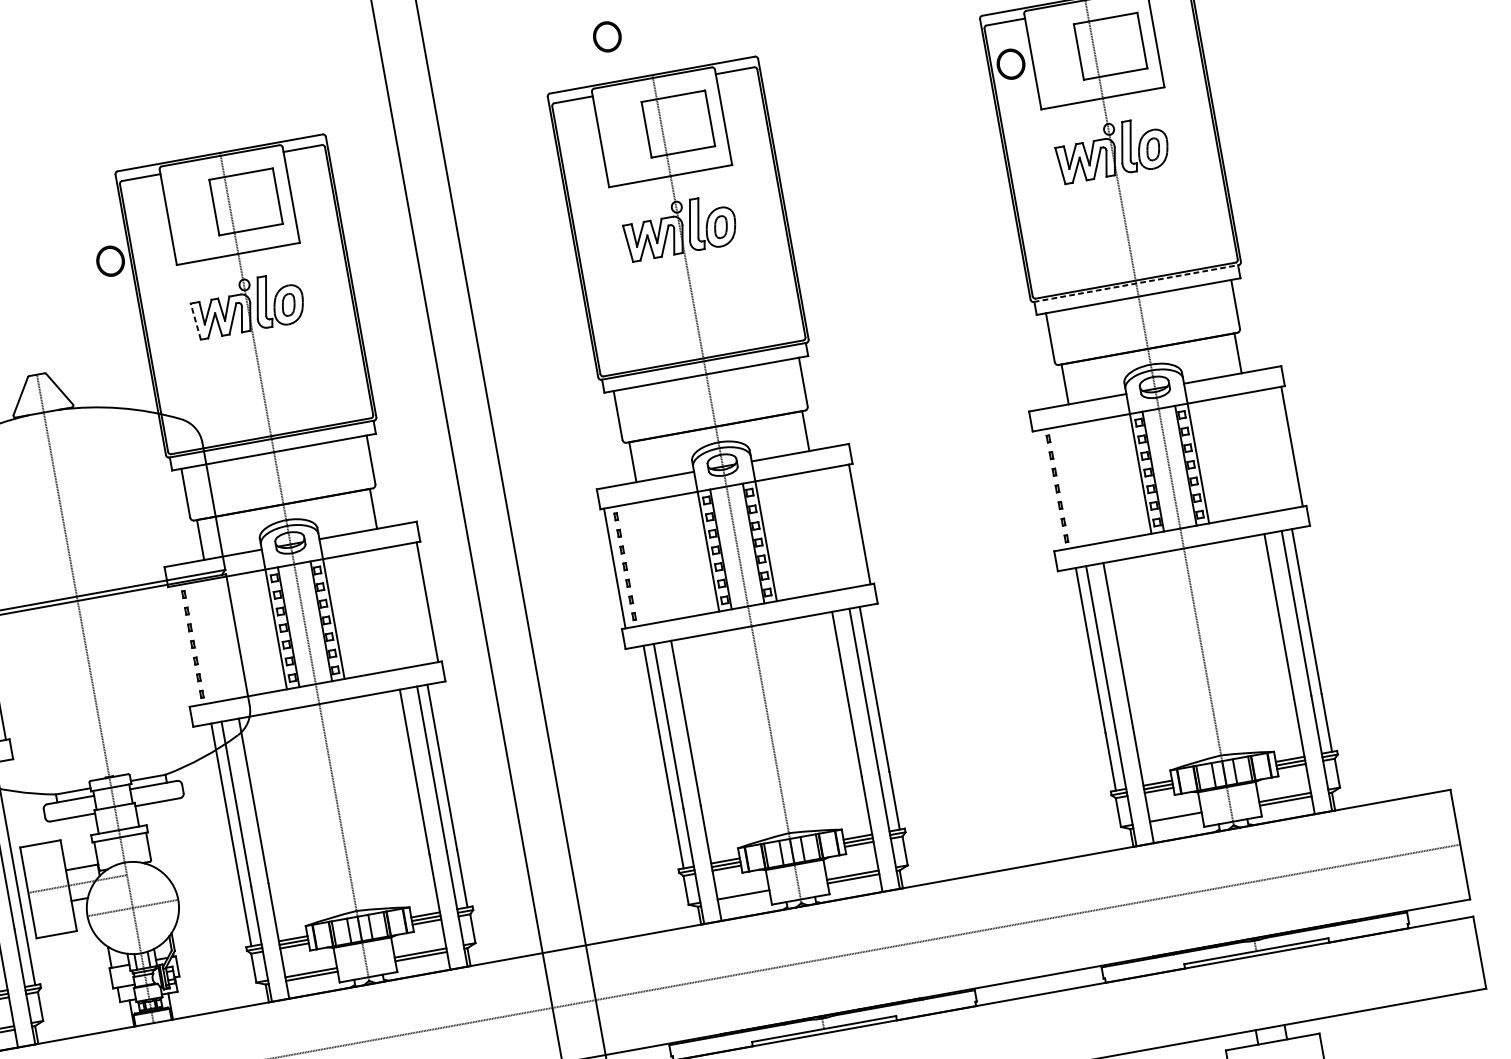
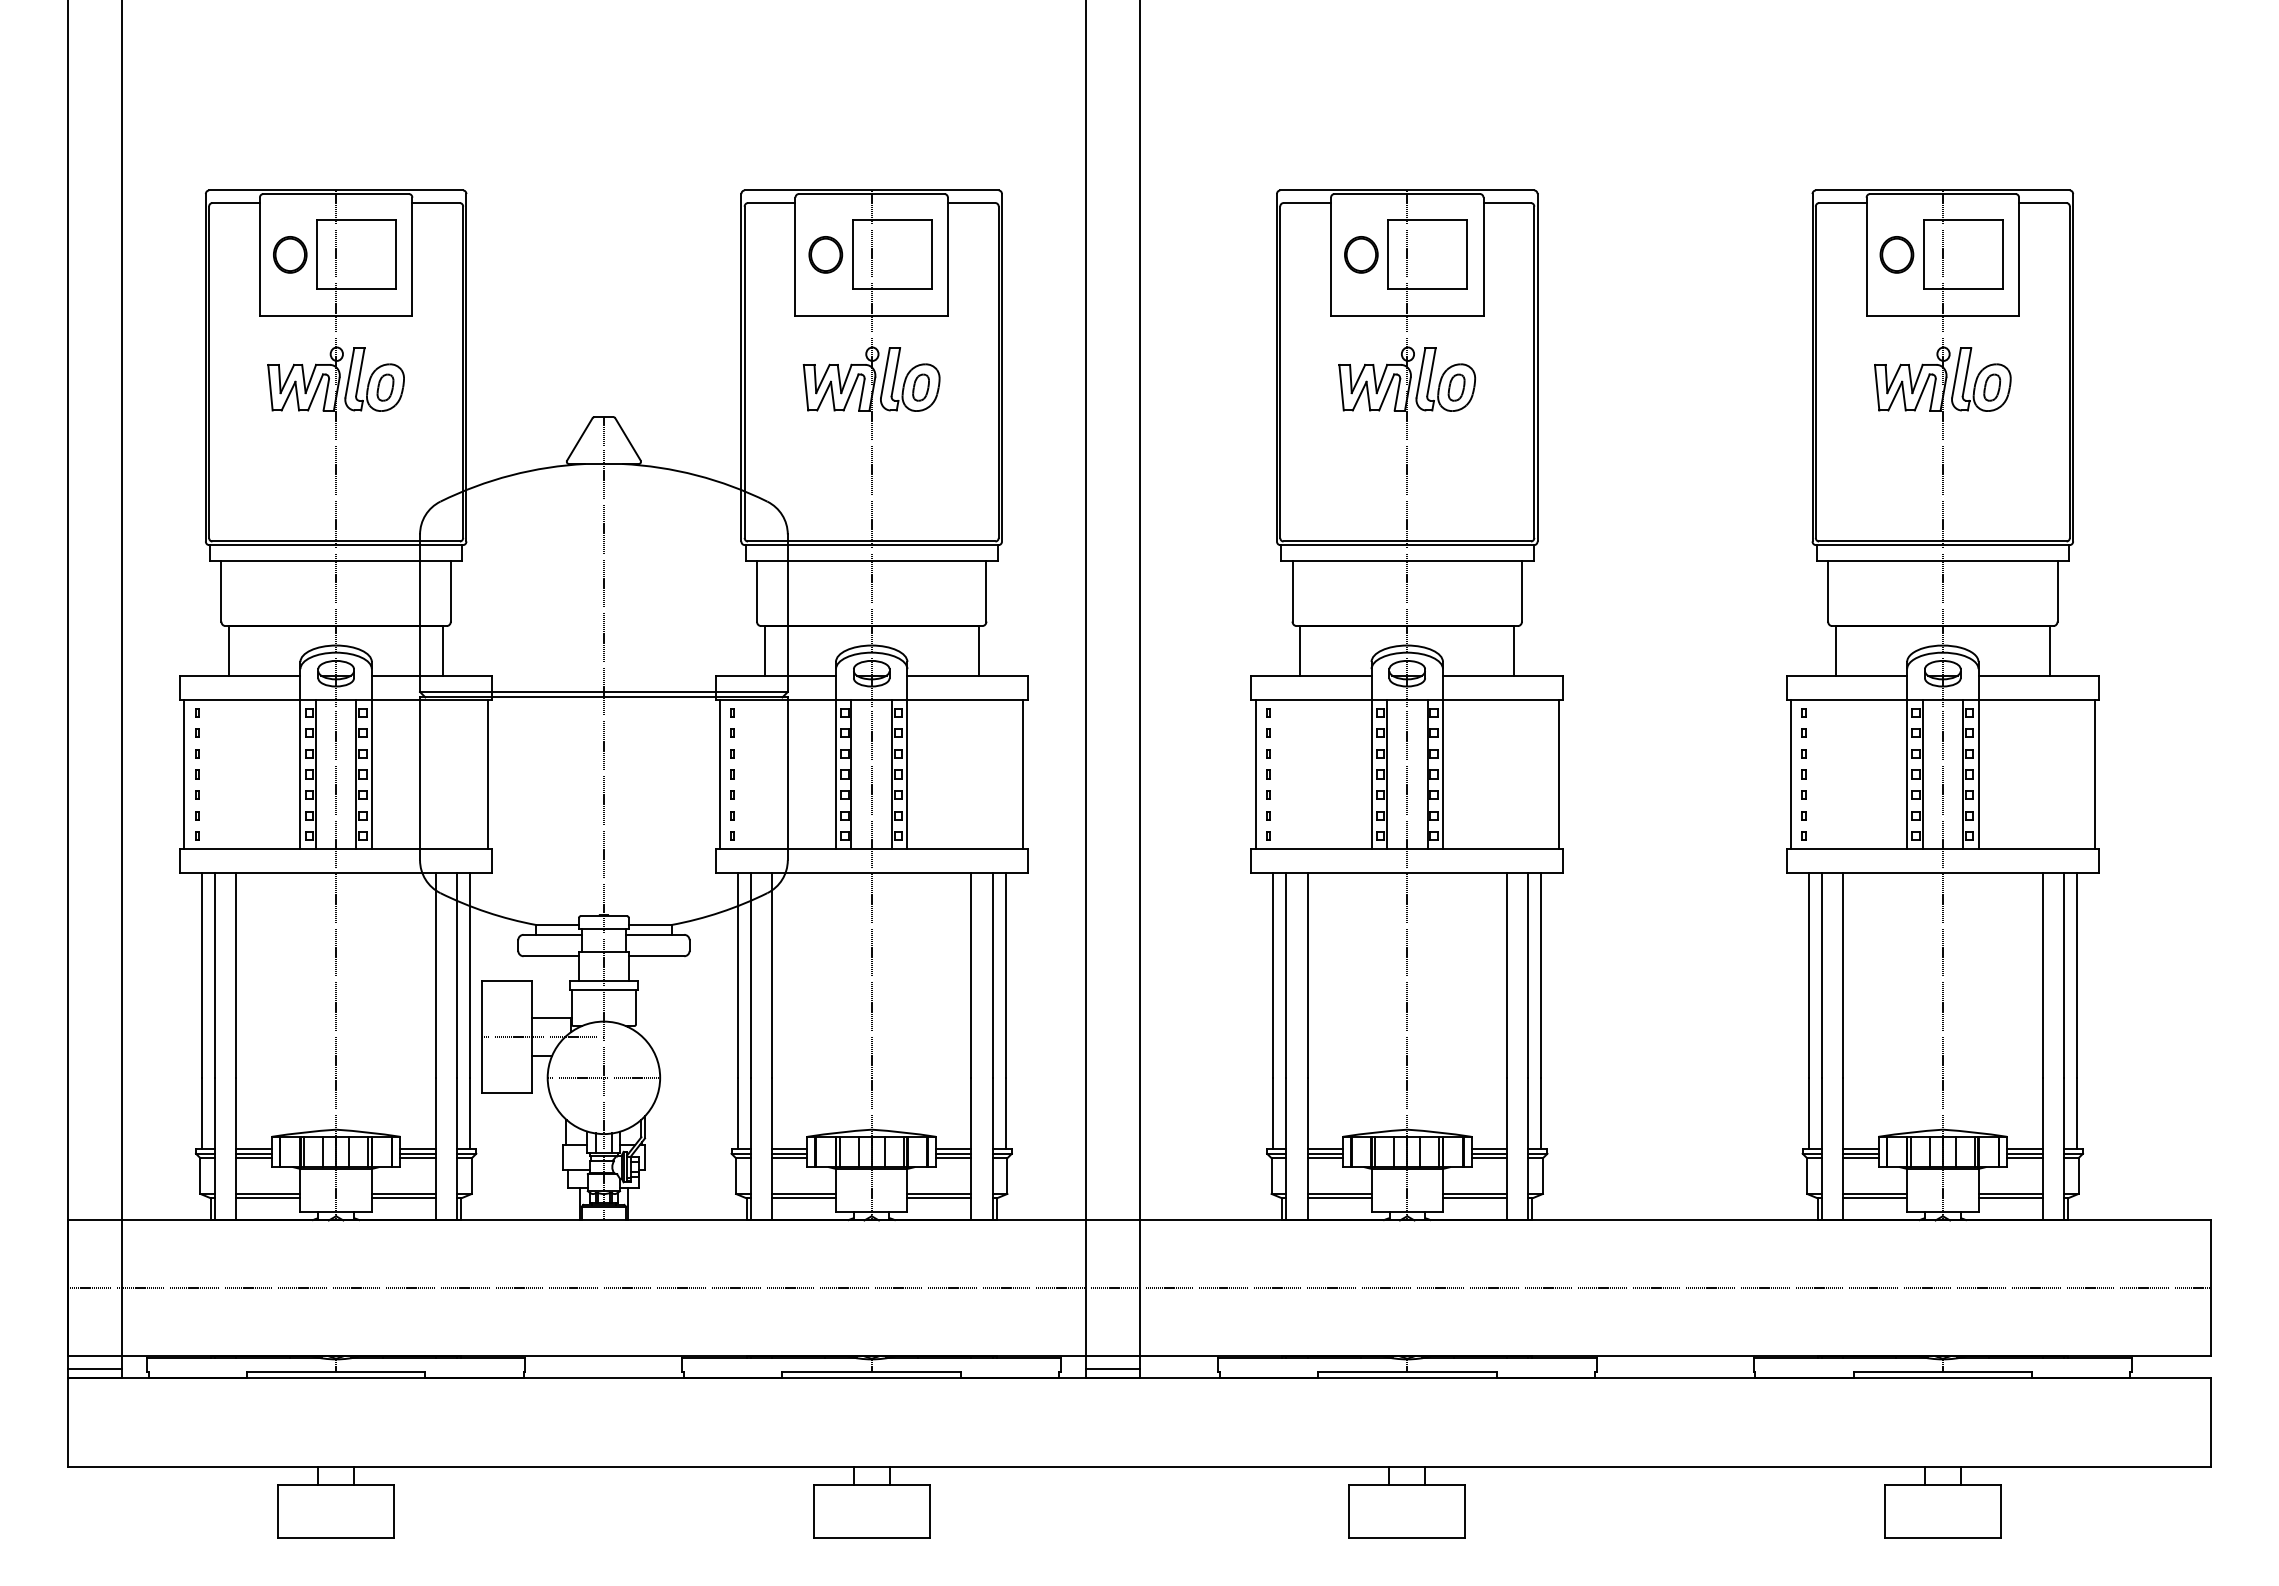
part: (607, 36) -> (1361, 254), moved
part: (1010, 64) -> (1896, 254), moved
part: (110, 261) -> (825, 254), moved
line: (1136, 283) -> (1943, 545), dashed -> solid
line: (196, 321) -> (806, 387), dashed -> solid
line: (1047, 490) -> (1791, 774), added
line: (182, 646) -> (719, 774), added
line: (1176, 820) -> (1875, 1198), added
line: (744, 898) -> (1339, 1198), added

